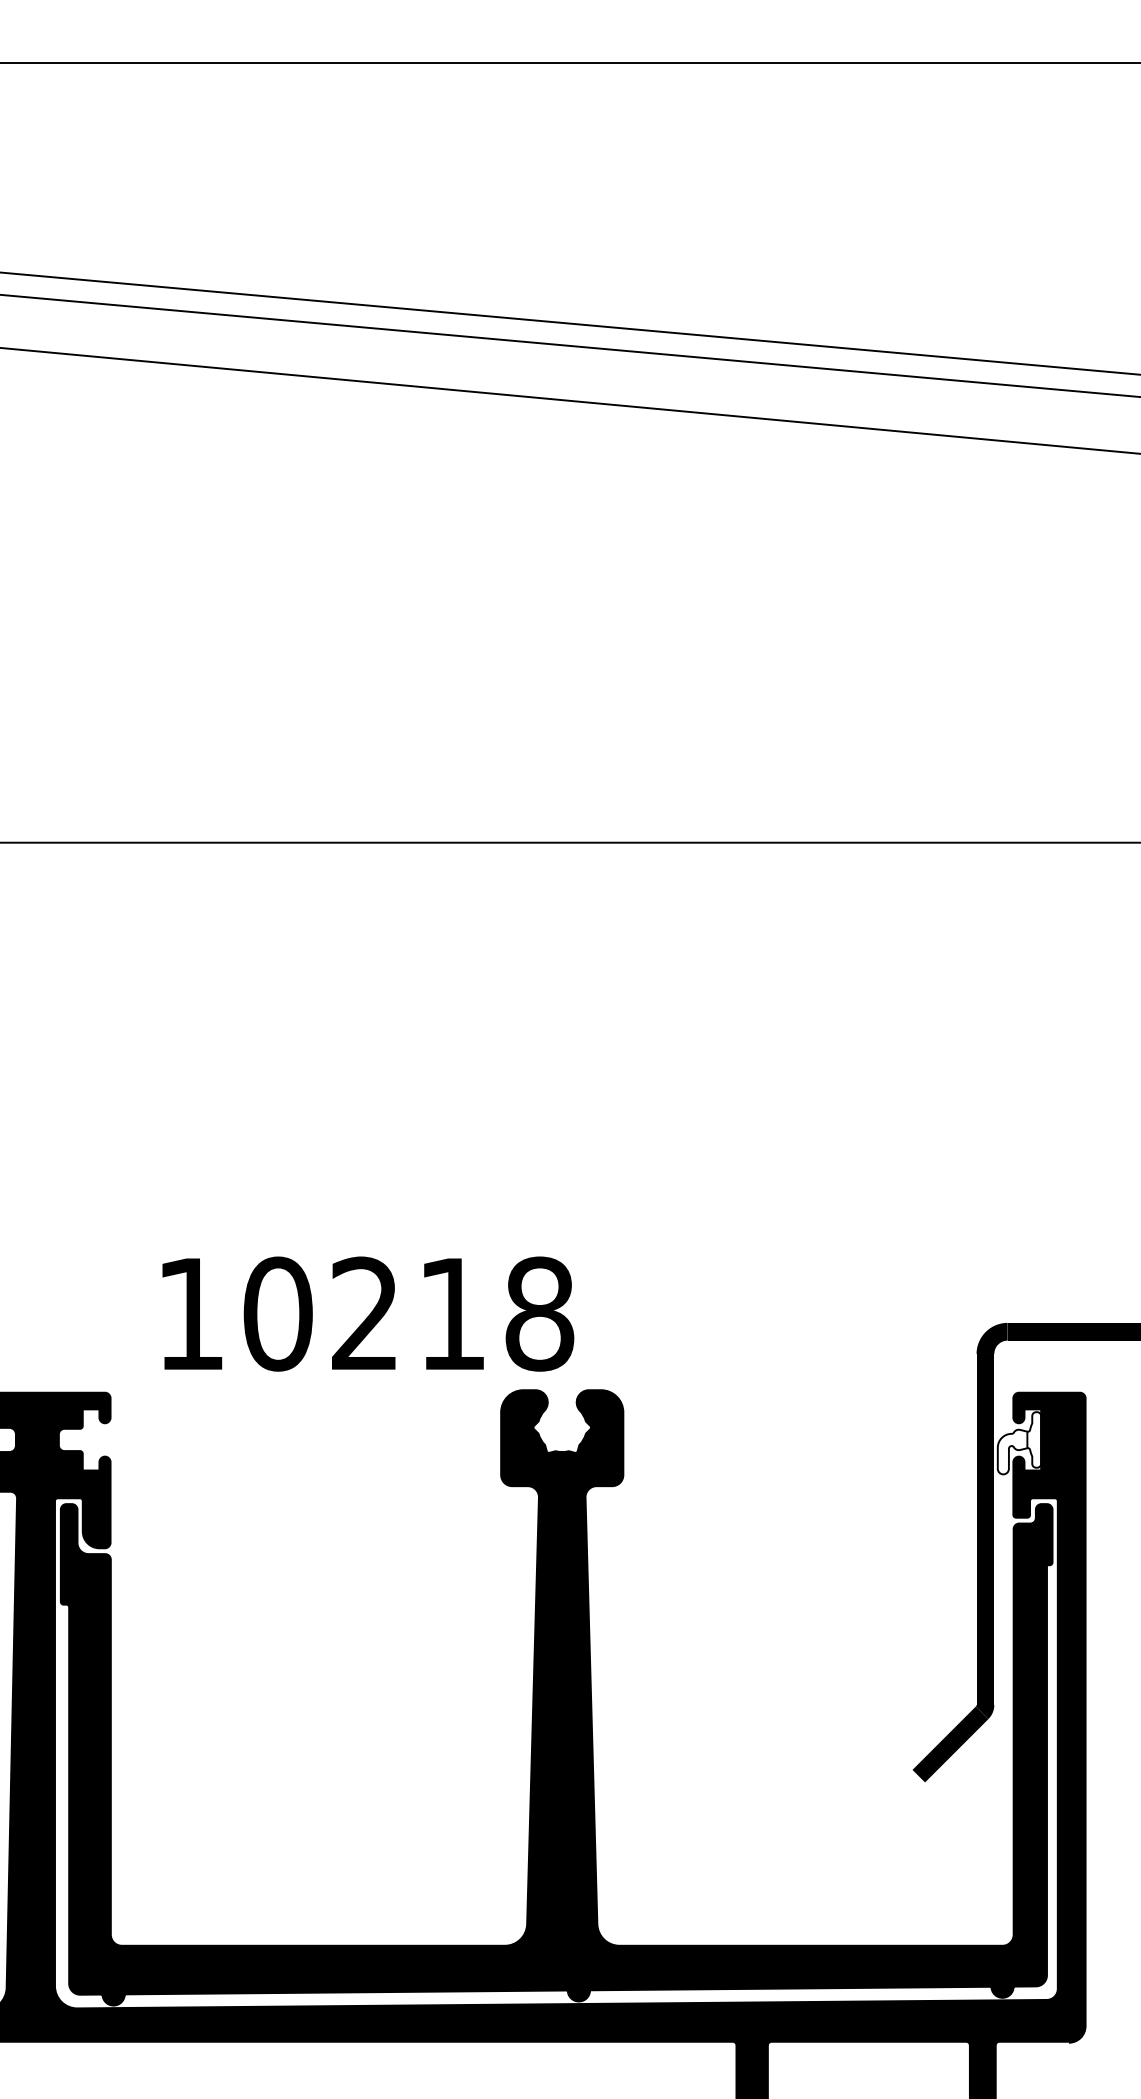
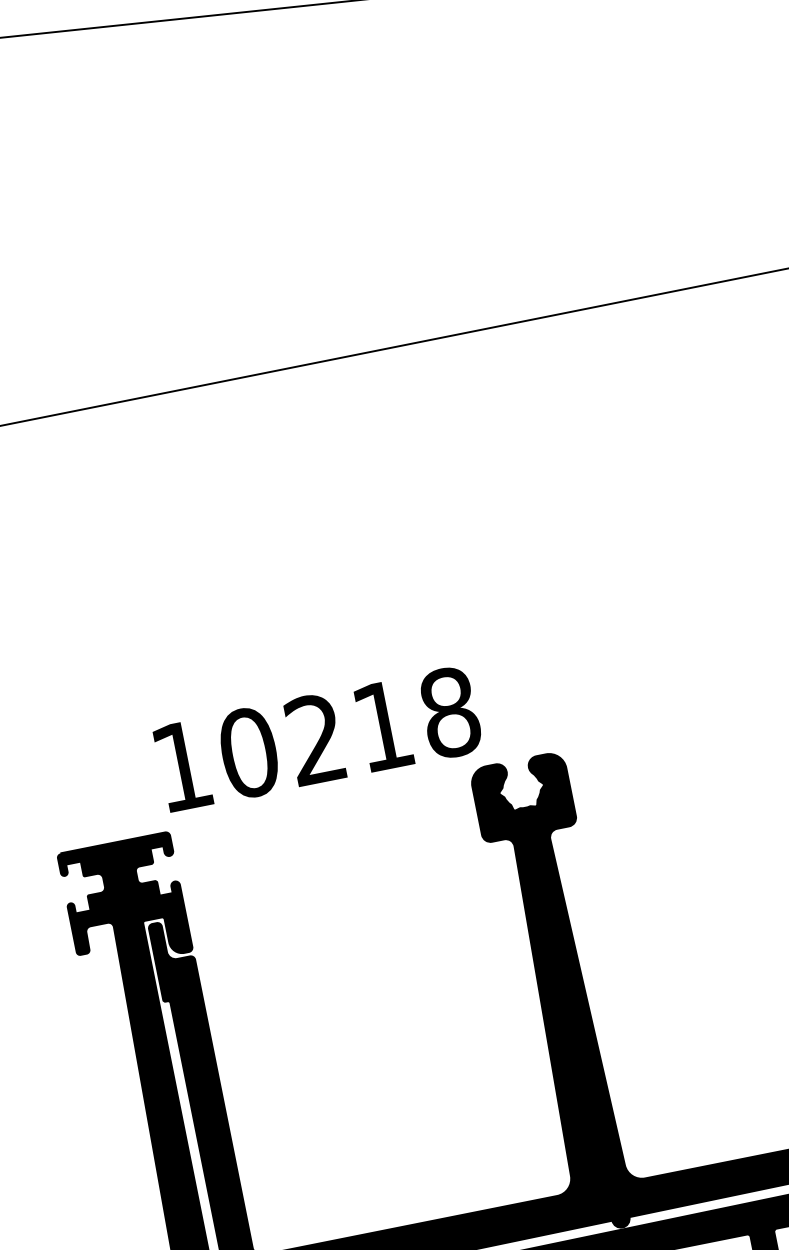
text: (368, 1313) -> (318, 738), moved

